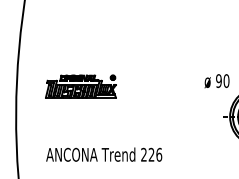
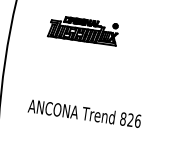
part: (80, 86) -> (82, 30), moved
text: (143, 154) -> (122, 118), 226 -> 826

